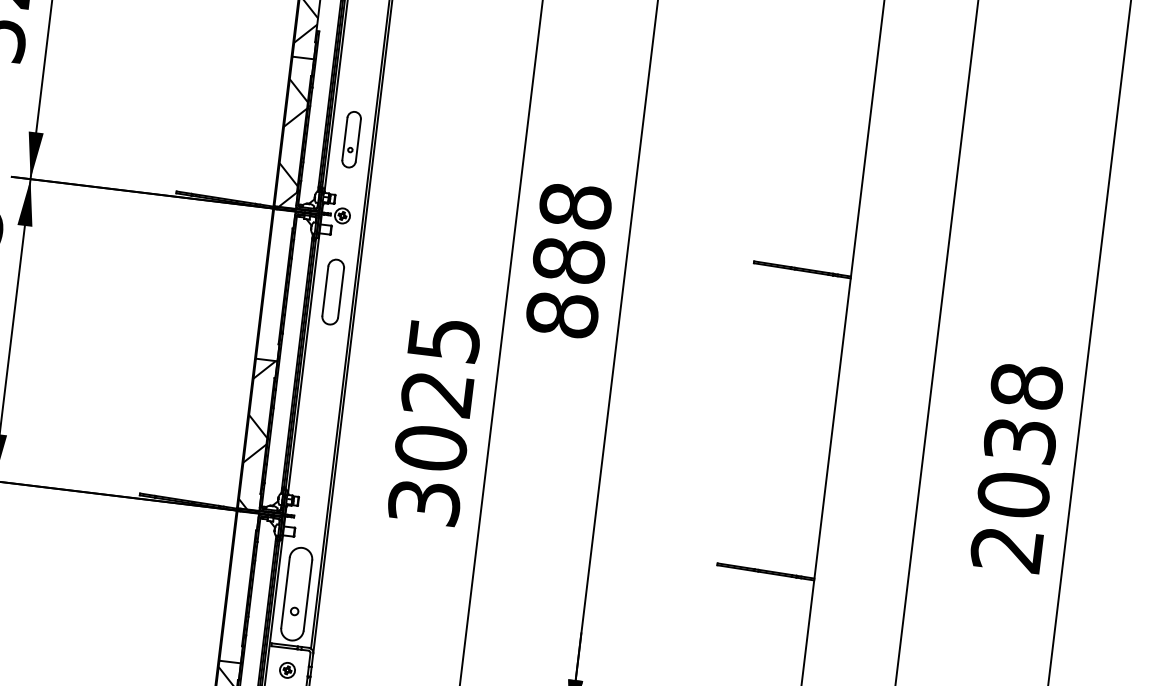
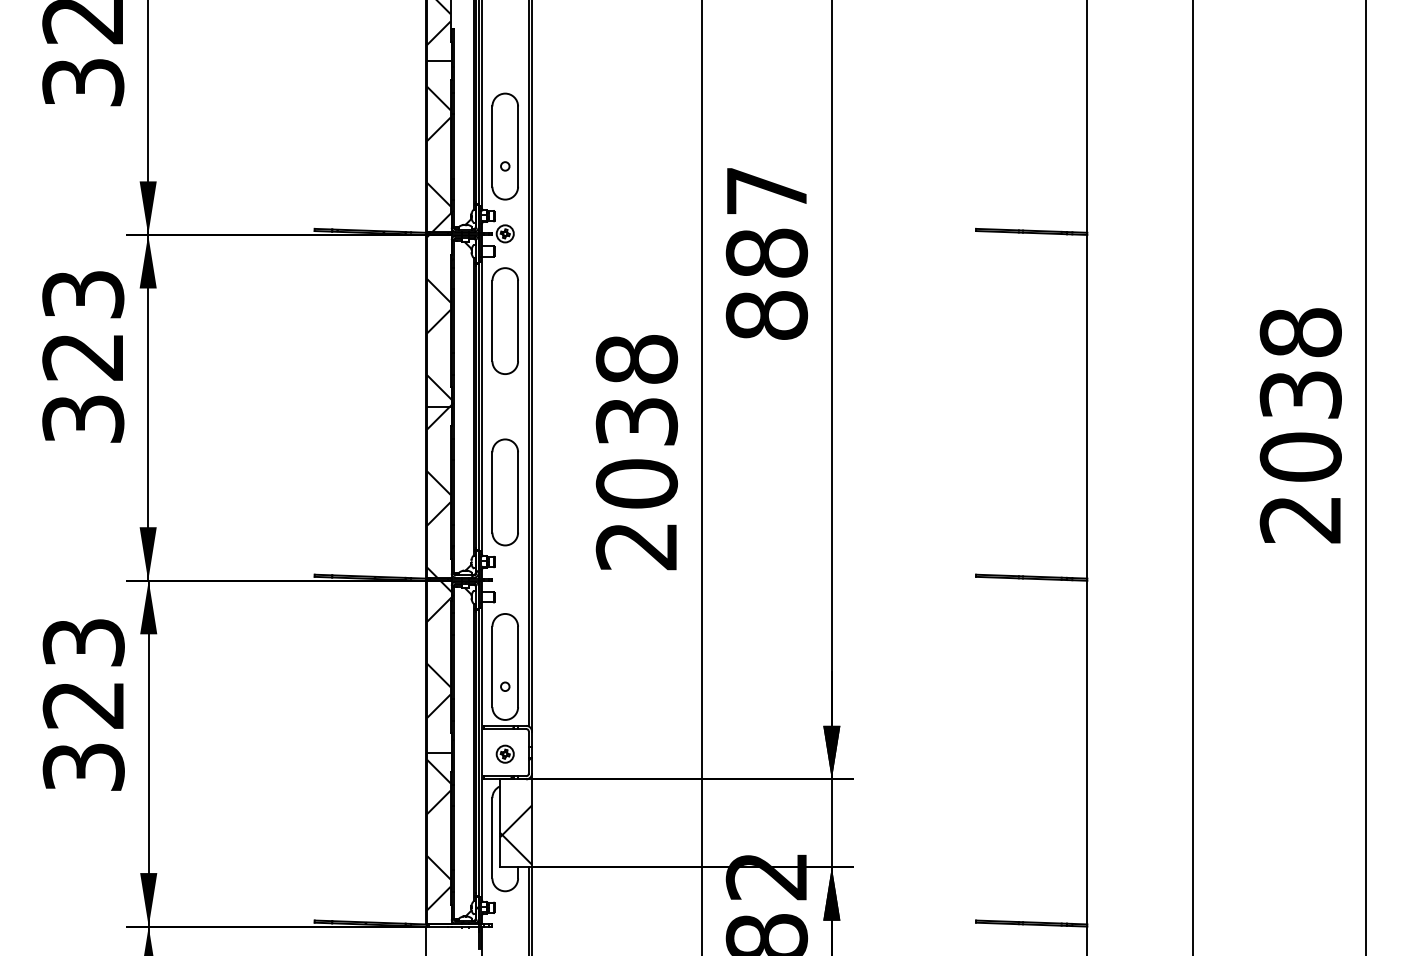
part: (351, 139) -> (504, 146), size x1.67
text: (575, 205) -> (766, 190), 888 -> 887
hatch: (275, 284) -> (439, 320), added
part: (332, 291) -> (504, 320), size x1.43
text: (434, 420) -> (636, 452), 3025 -> 2038
part: (314, 441) -> (504, 492), added
hatch: (241, 571) -> (439, 649), added

